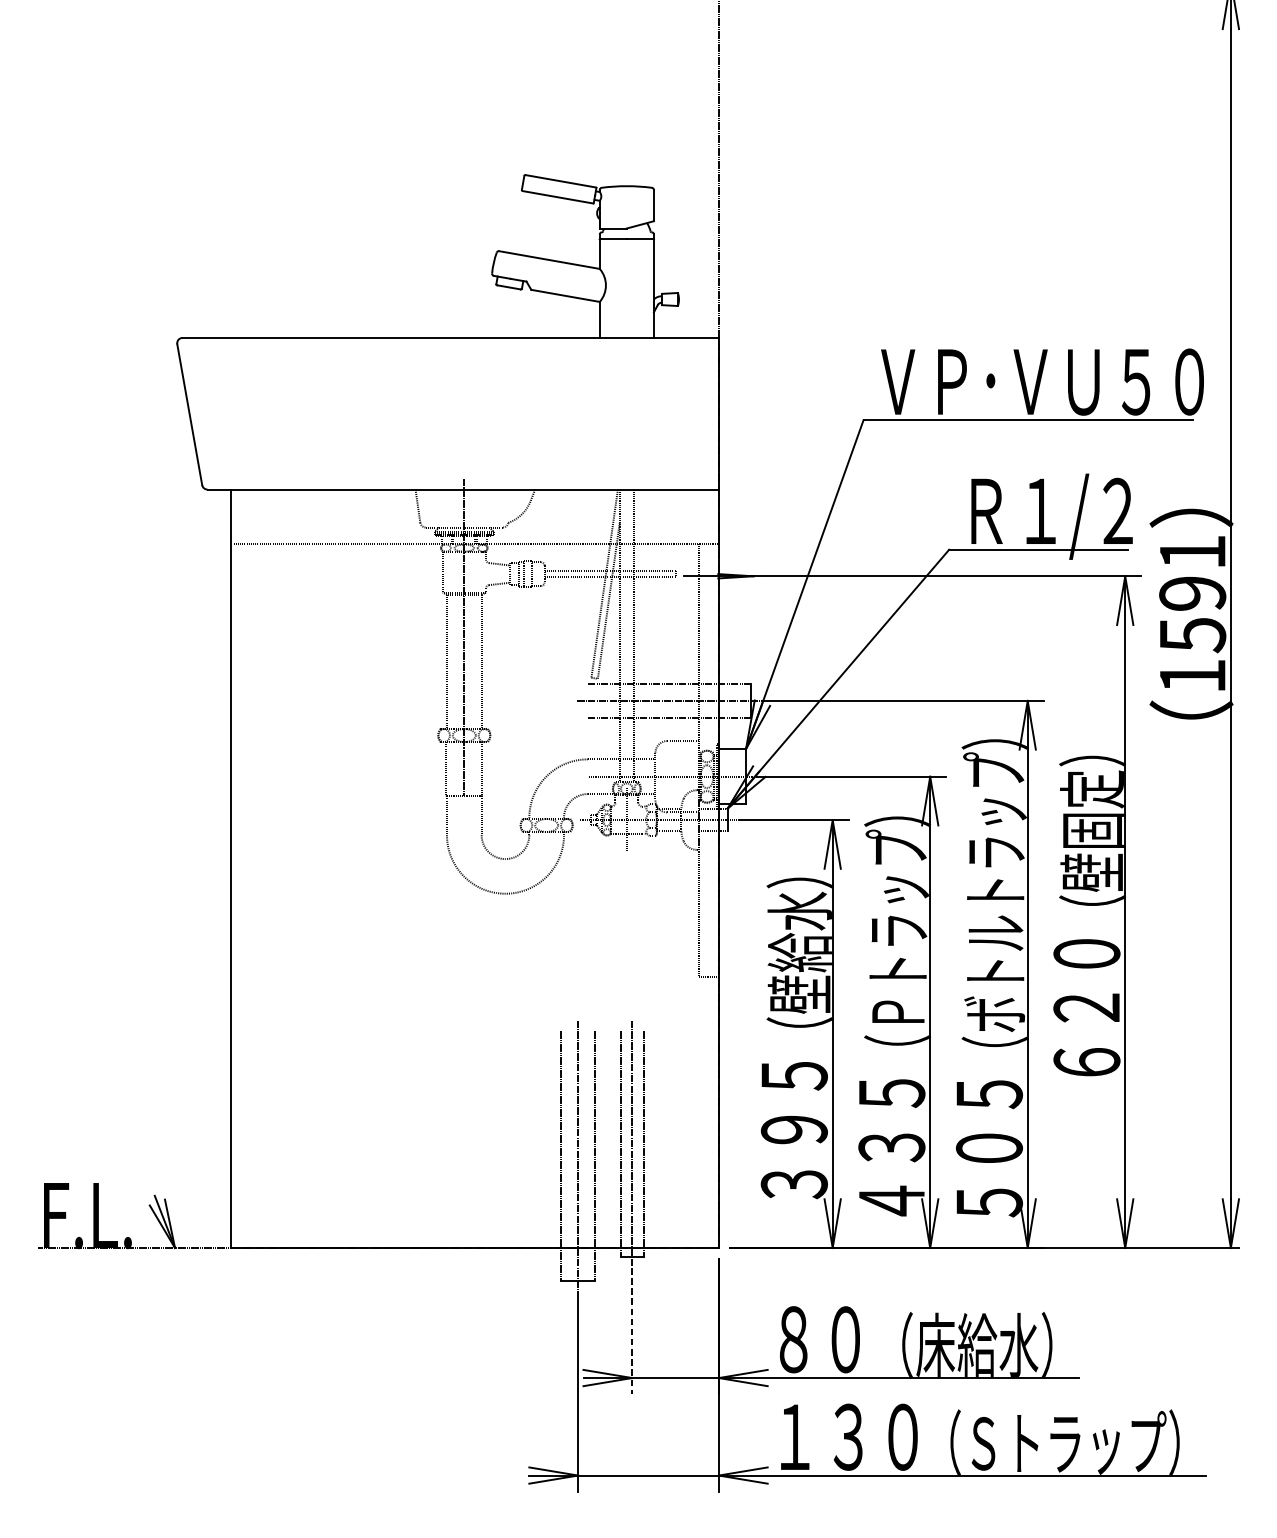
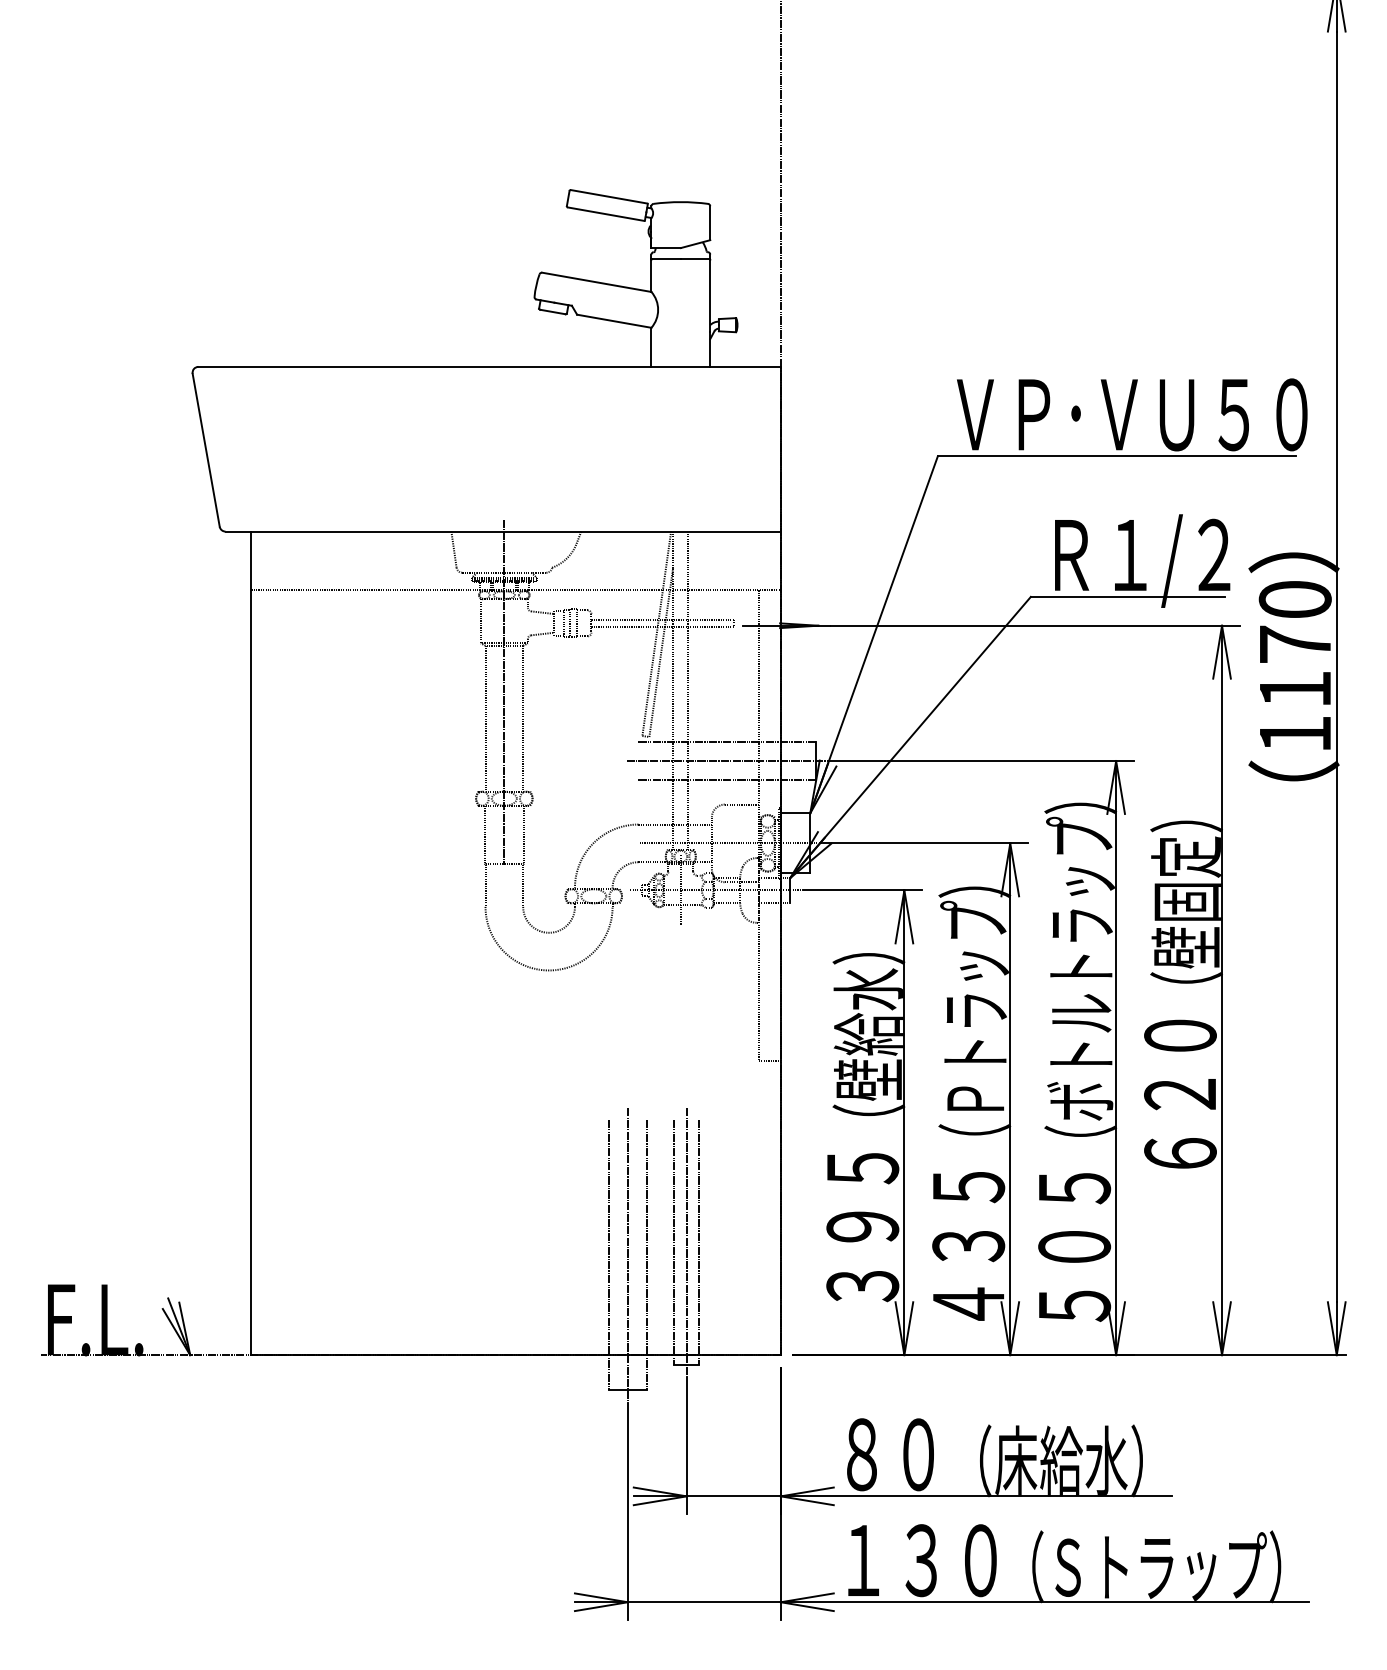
text: (1191, 594) -> (1294, 645), 1591 -> 1170
line: (632, 1331) -> (686, 1445), dashed -> solid

